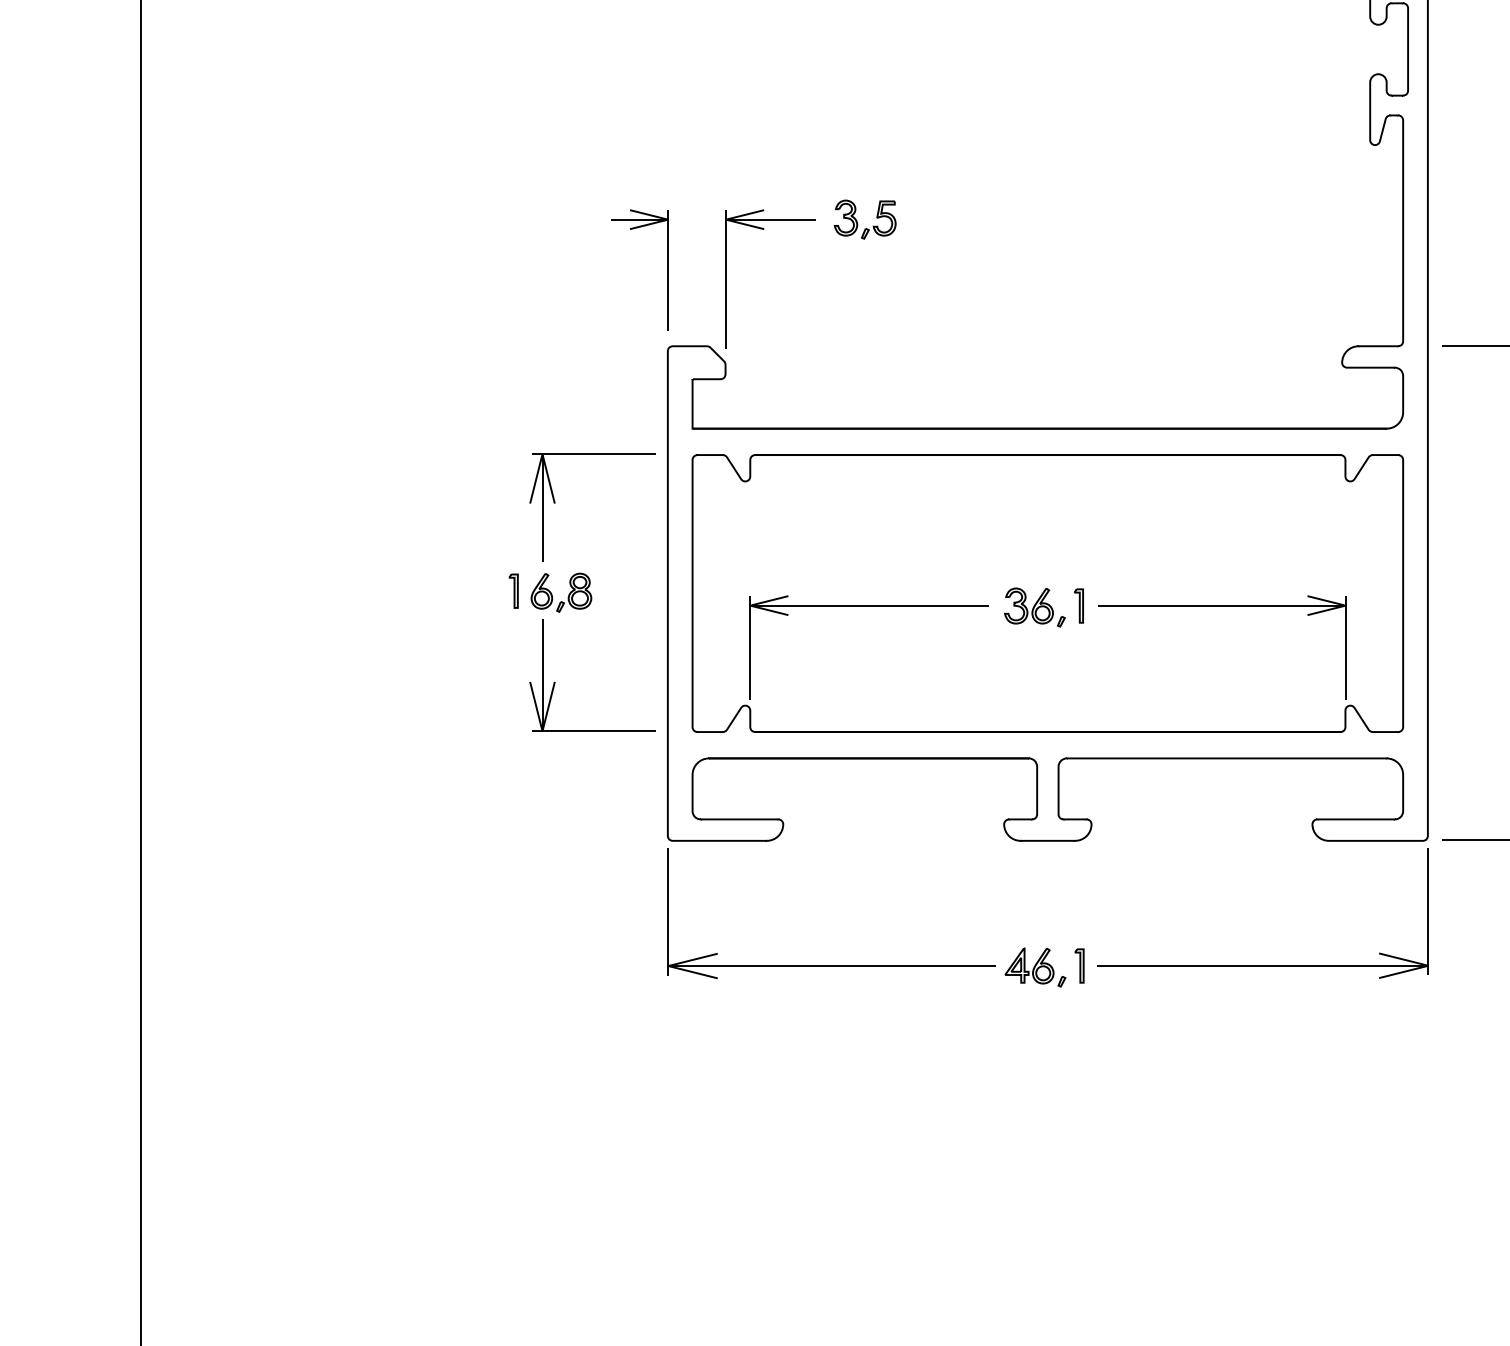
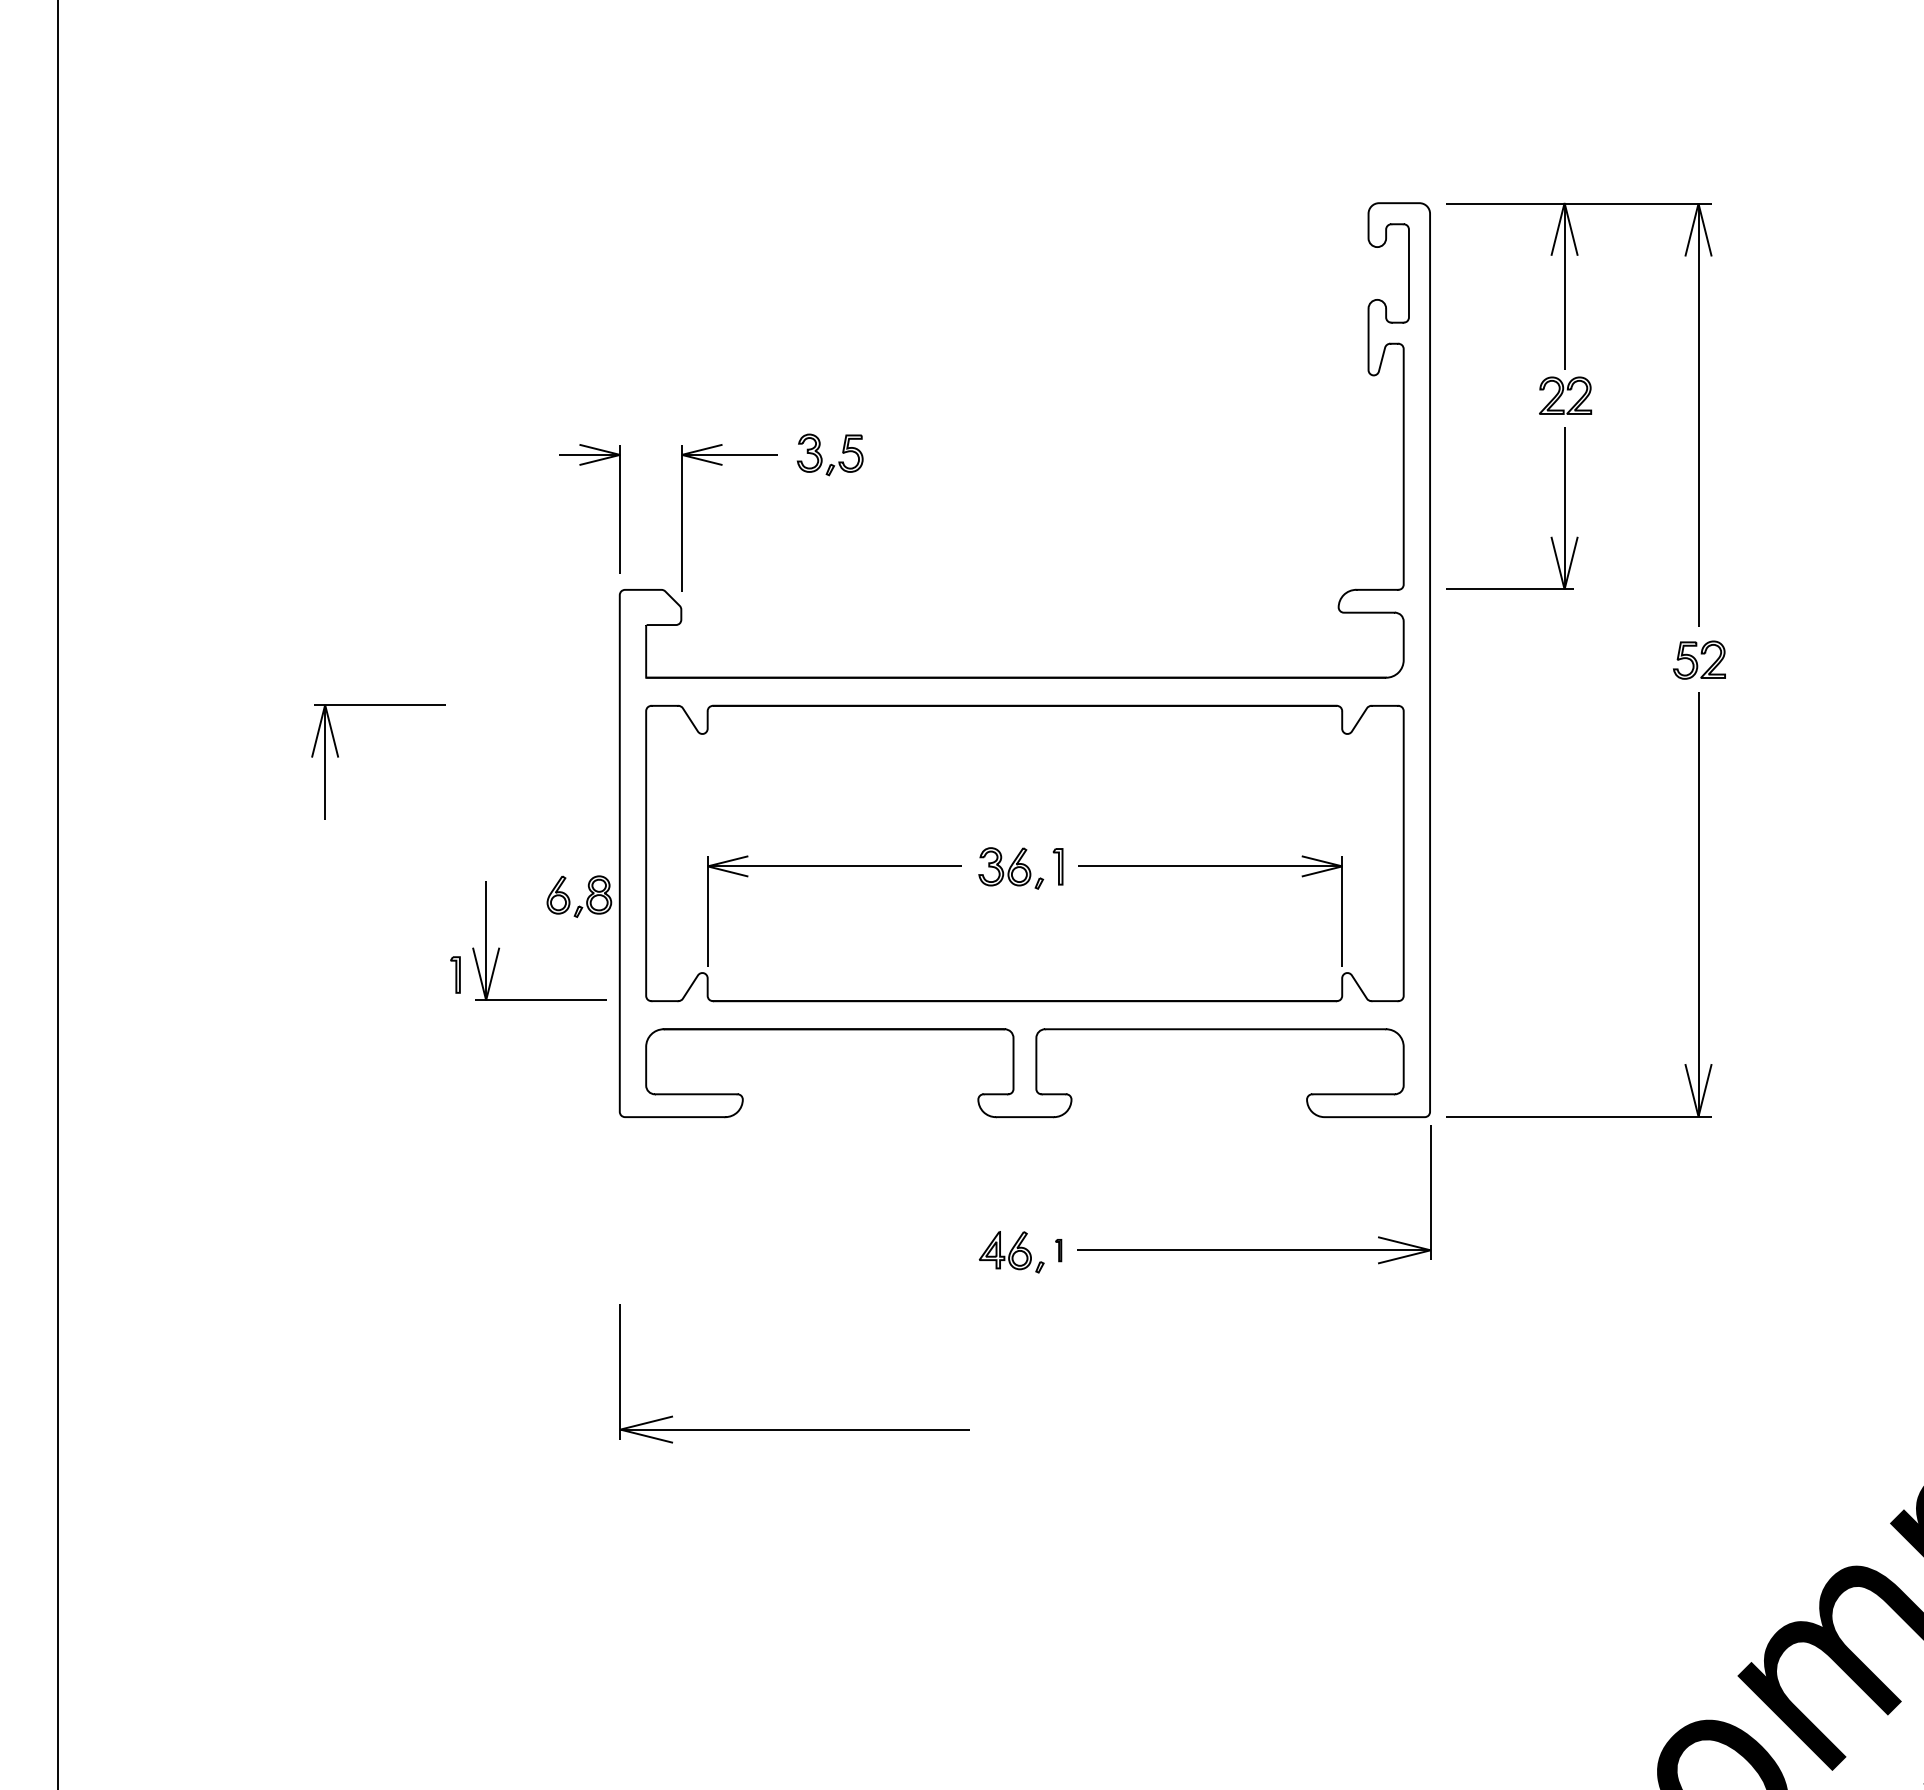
part: (554, 503) -> (338, 757), moved
part: (513, 590) -> (455, 974), moved
part: (568, 595) -> (586, 899), moved
part: (831, 965) -> (794, 1429), moved
part: (1079, 965) -> (1058, 1250), size x0.6

